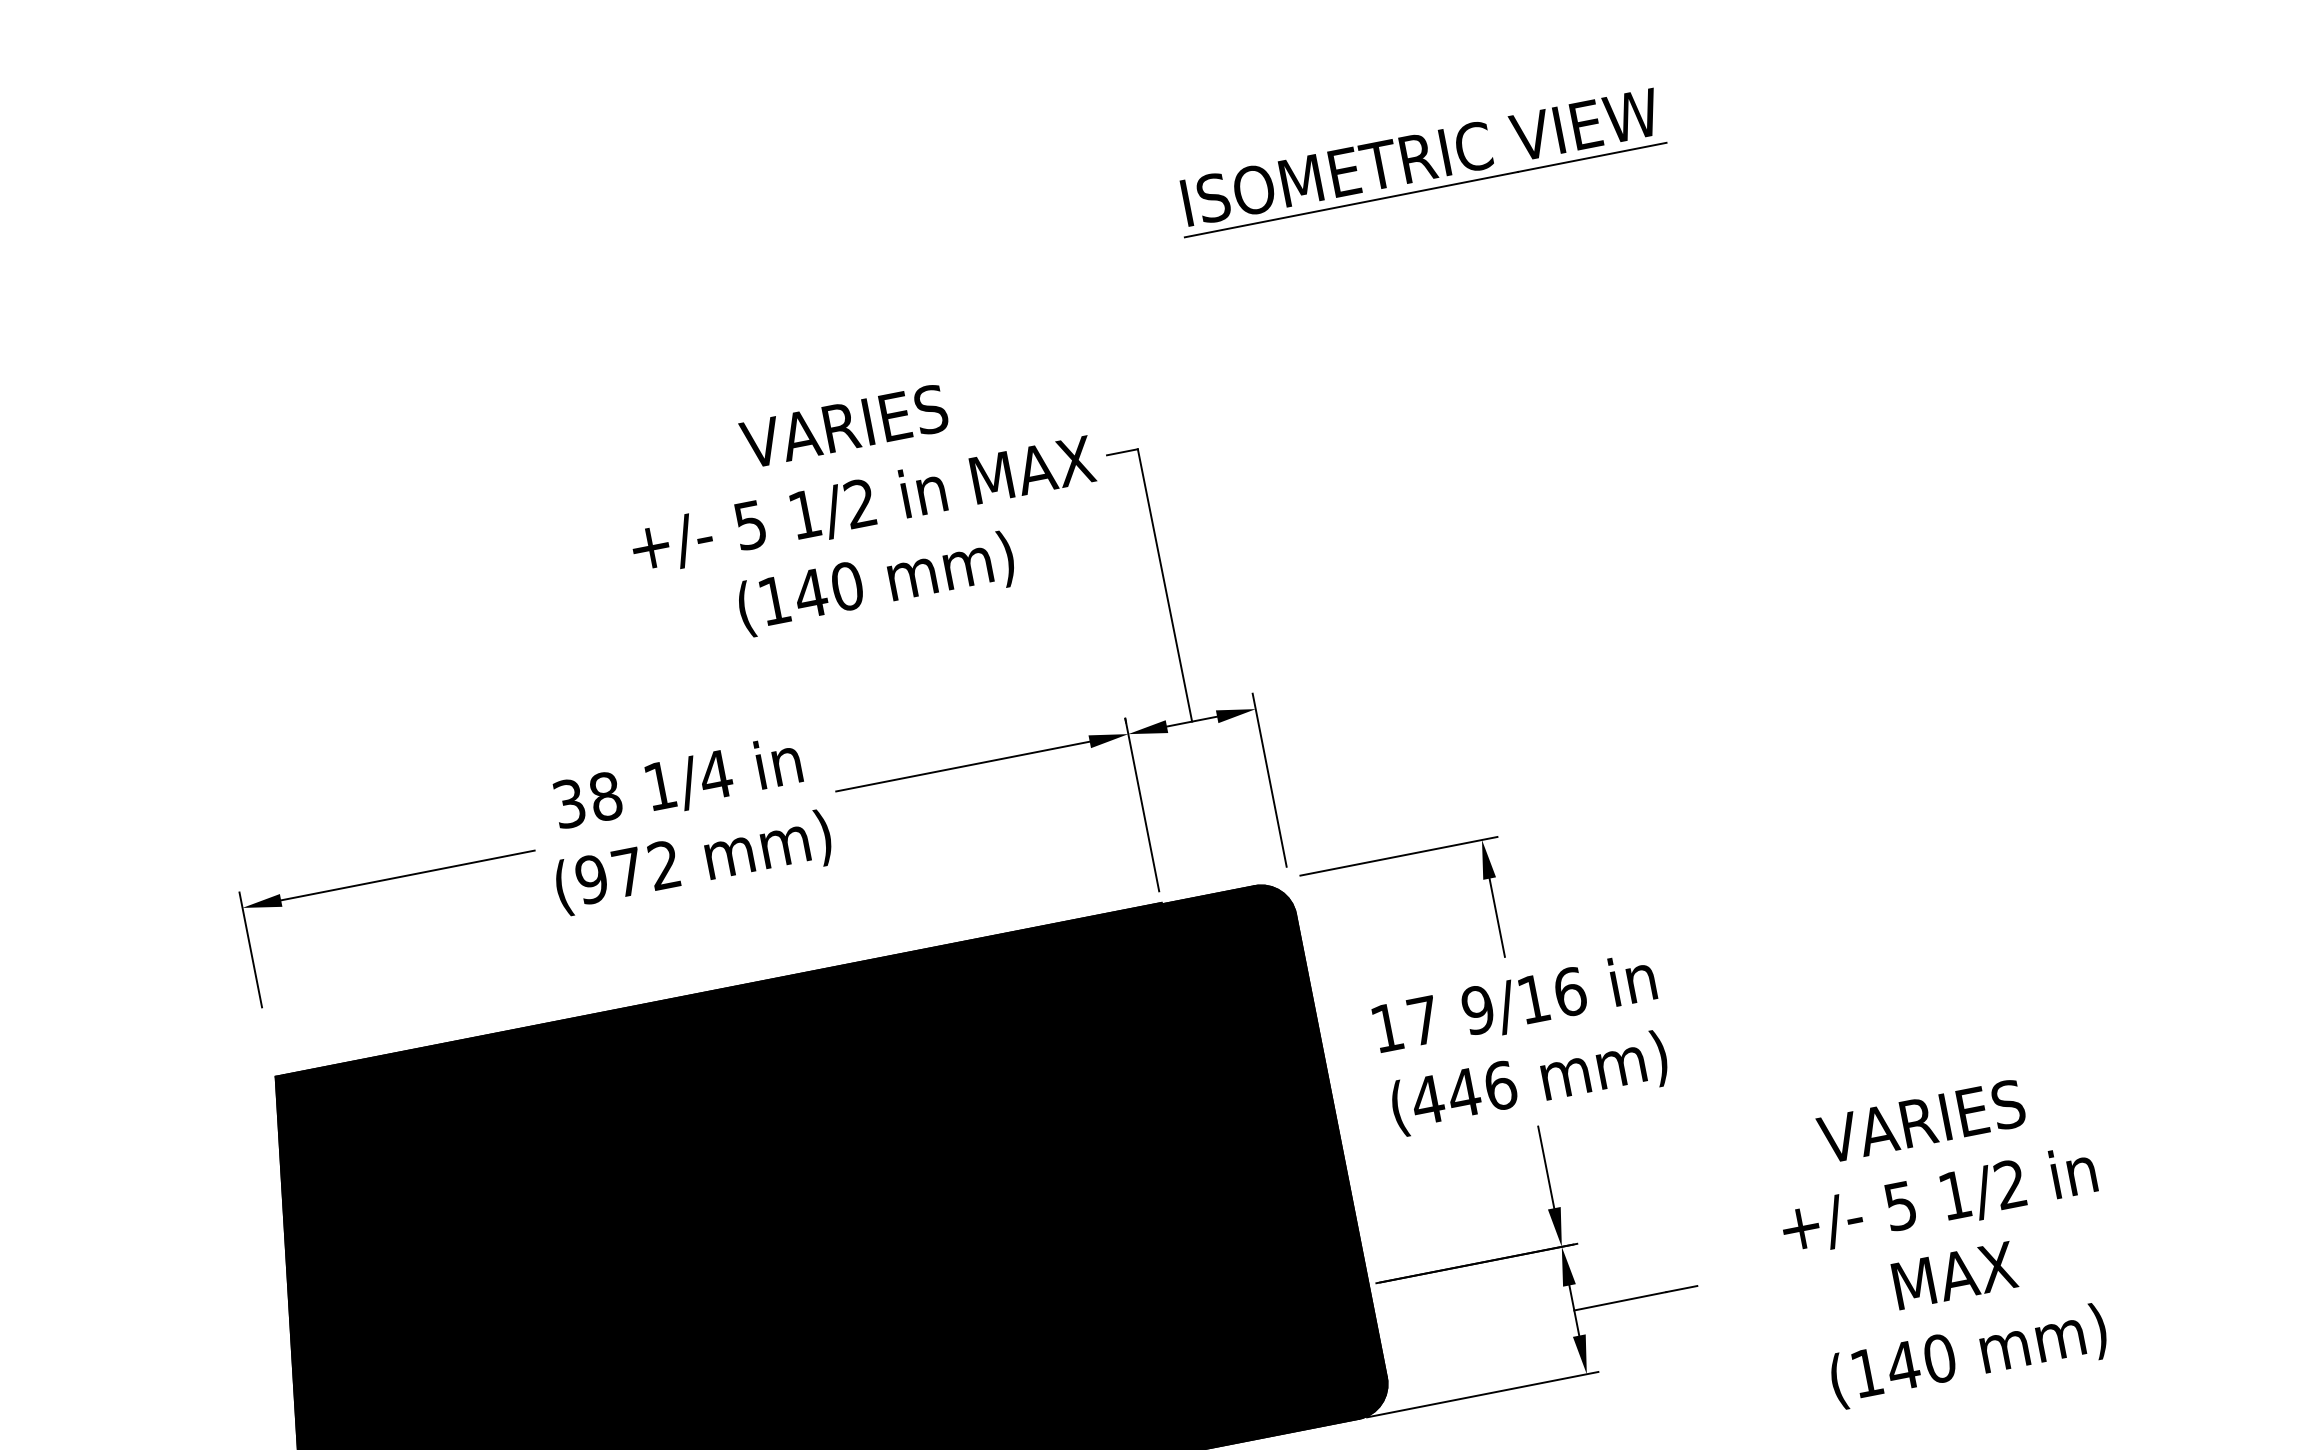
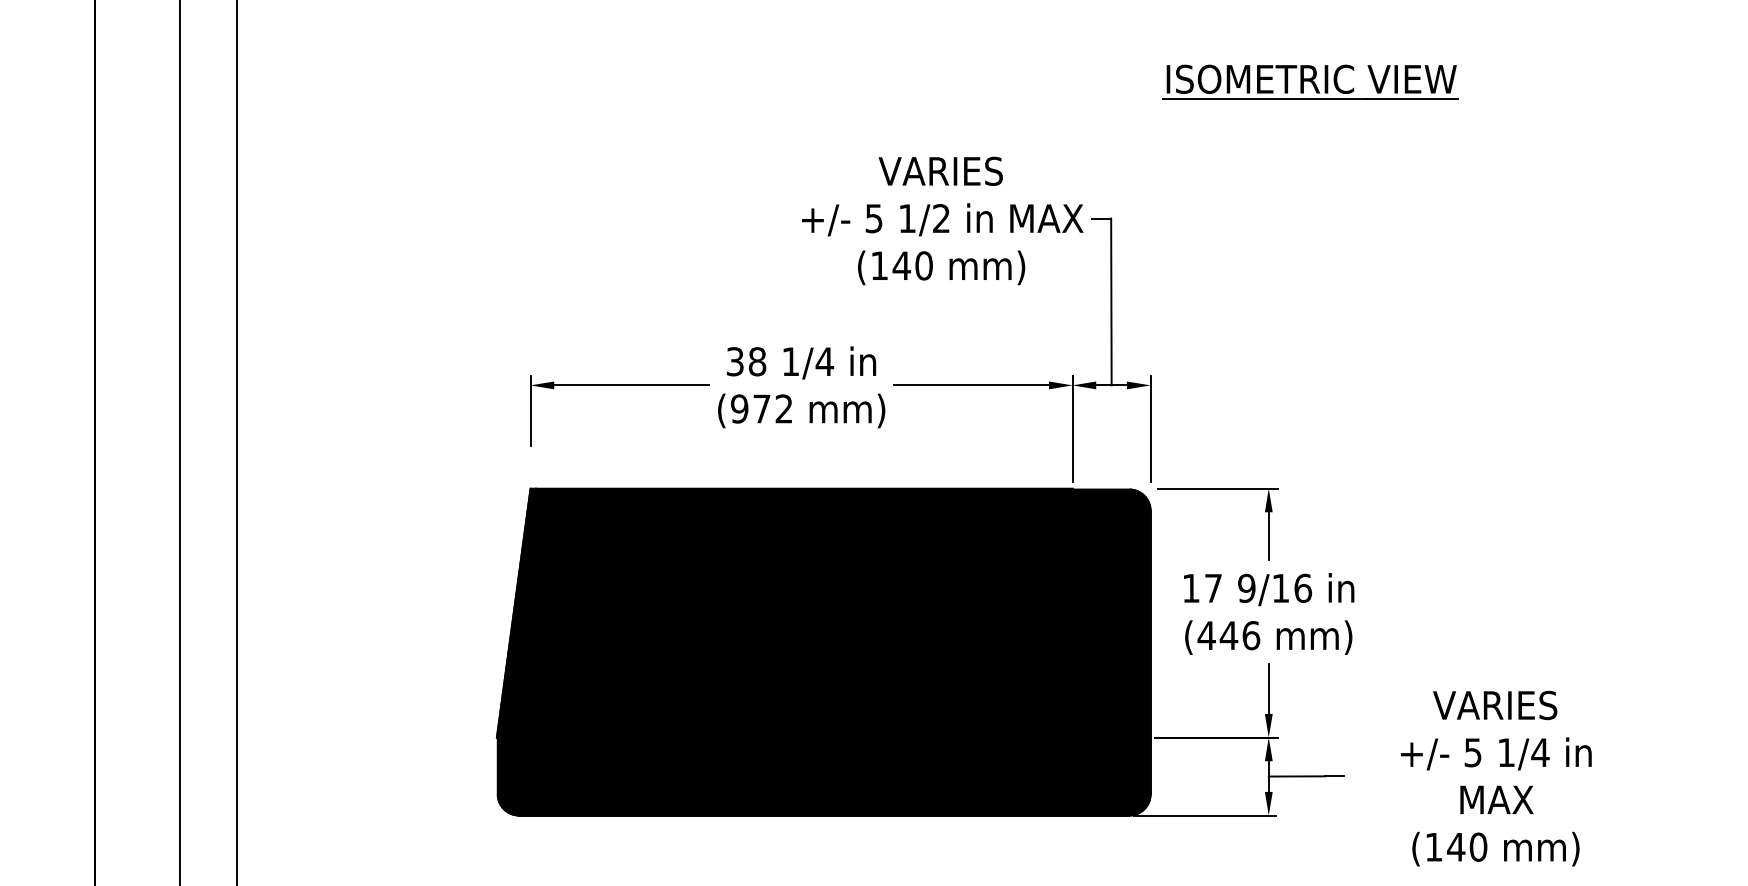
text: (2010, 1184) -> (1540, 752), 1/2 -> 1/4

